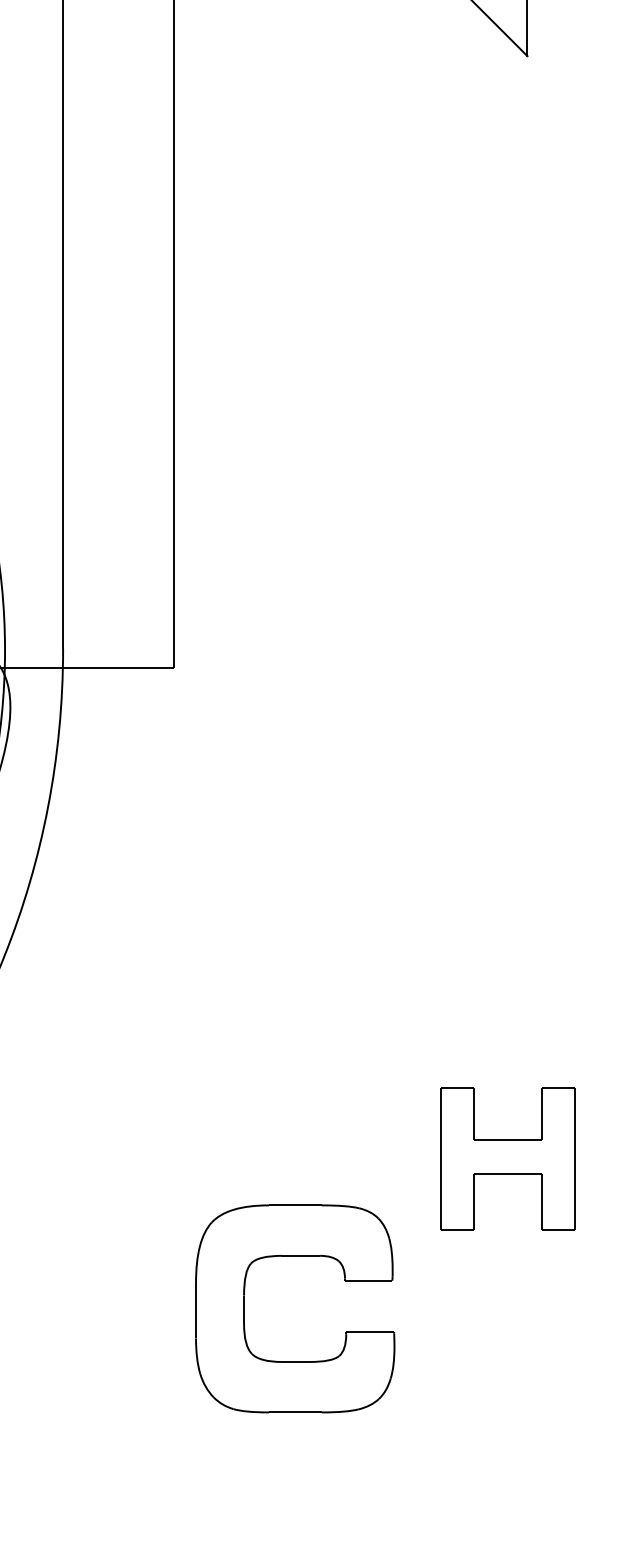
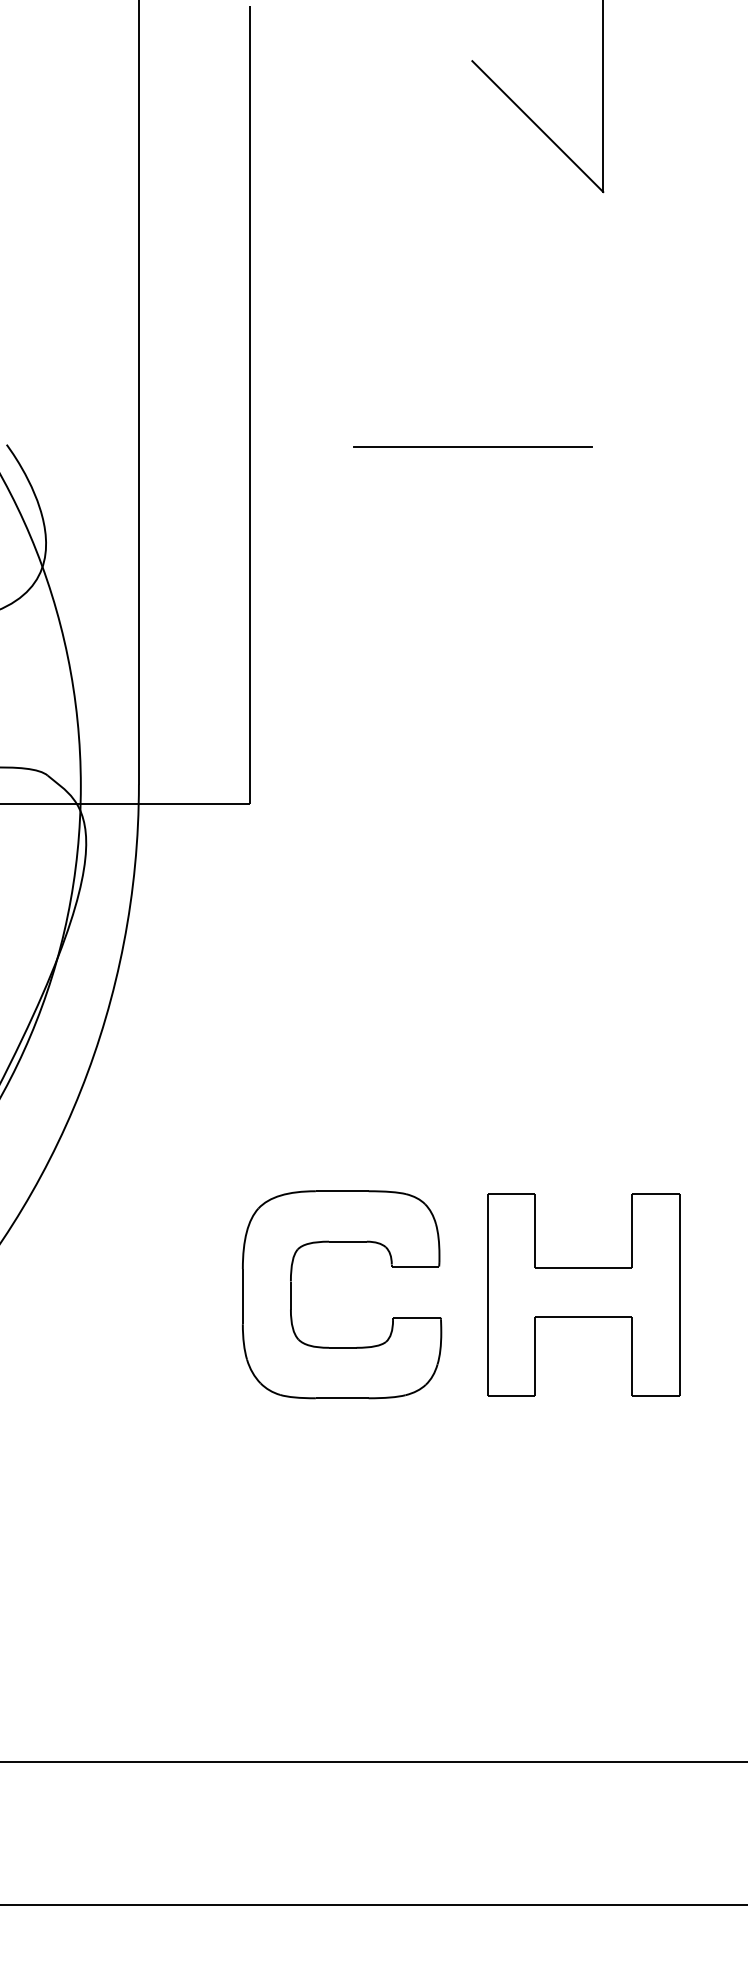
line: (396, 310) -> (472, 446), added
part: (507, 1158) -> (583, 1294), size x1.43
part: (244, 1308) -> (291, 1294), moved

